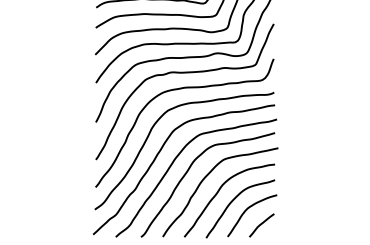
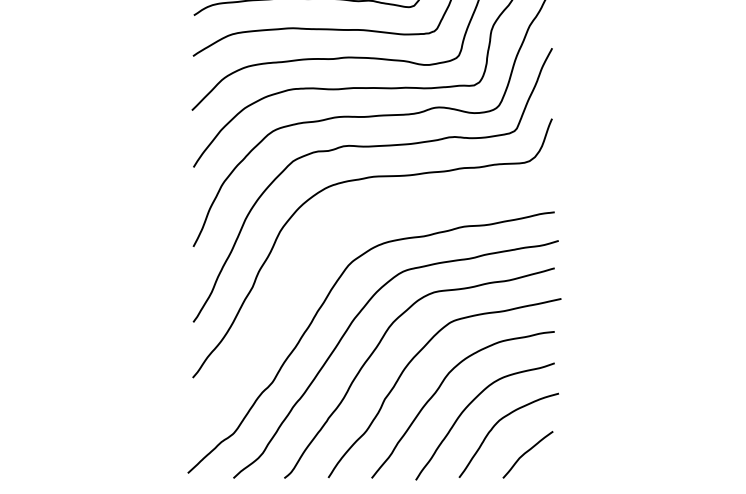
curve: (149, 136) -> (301, 275), removed

